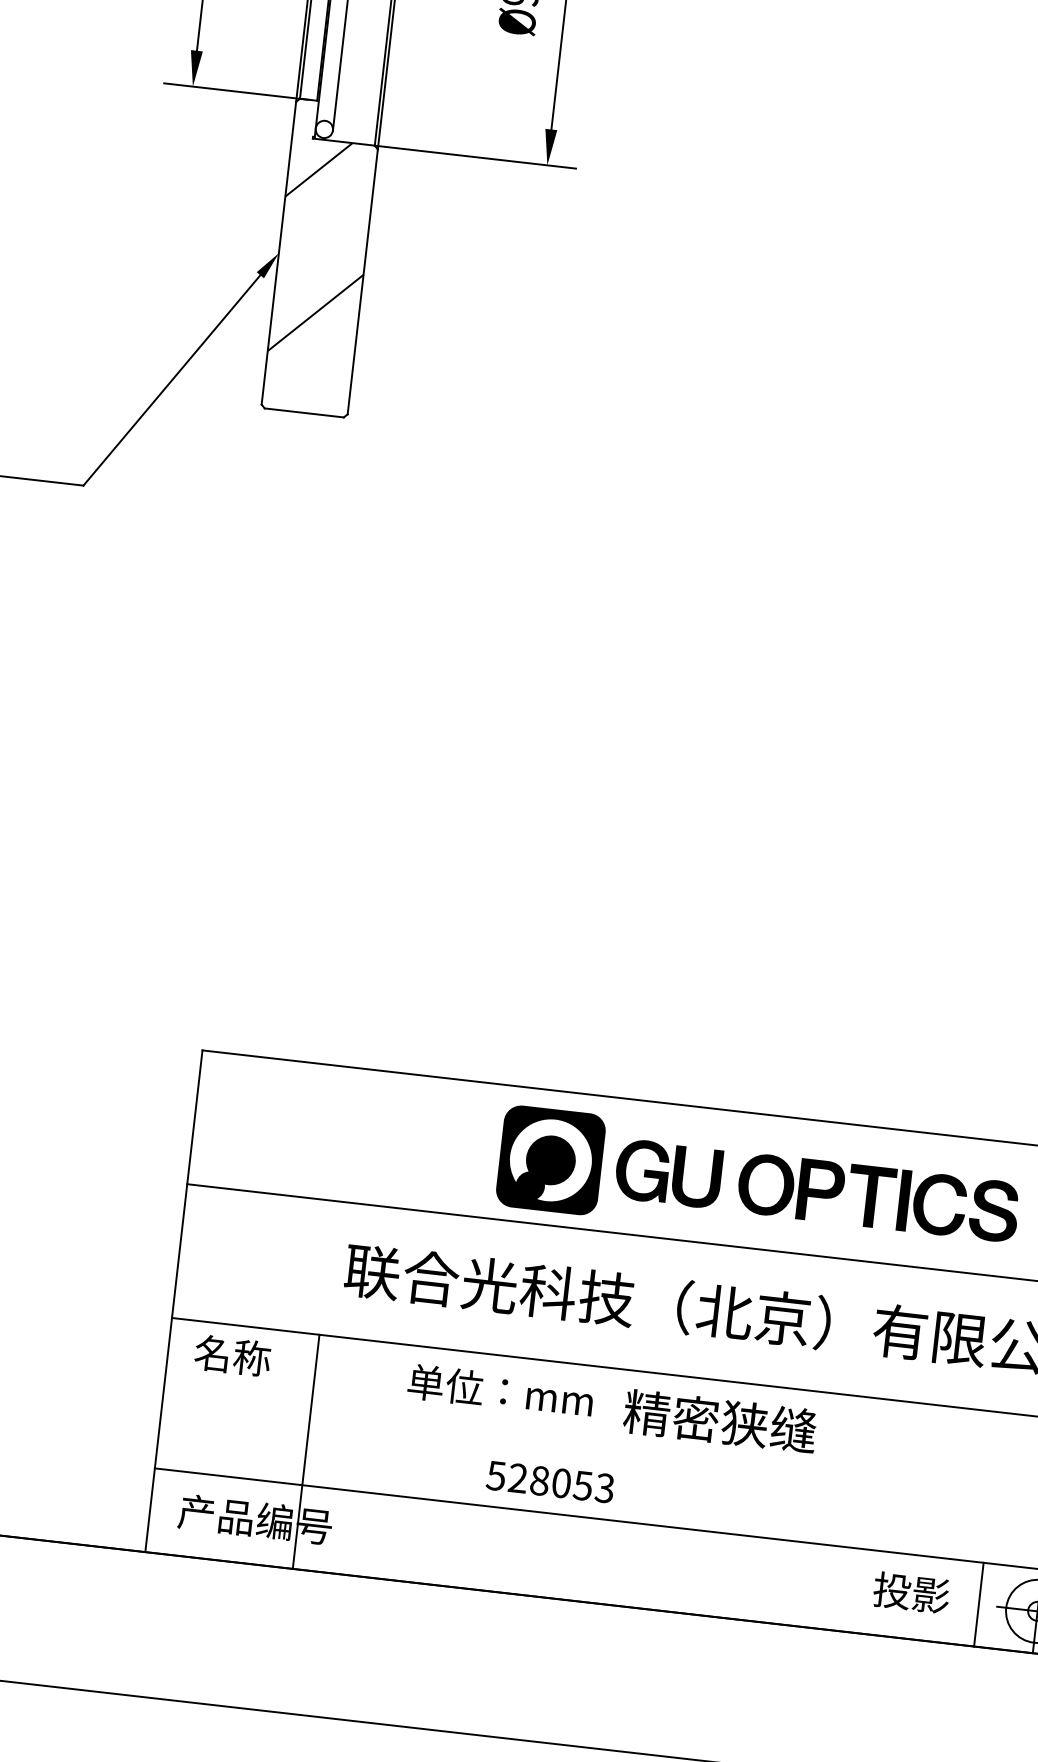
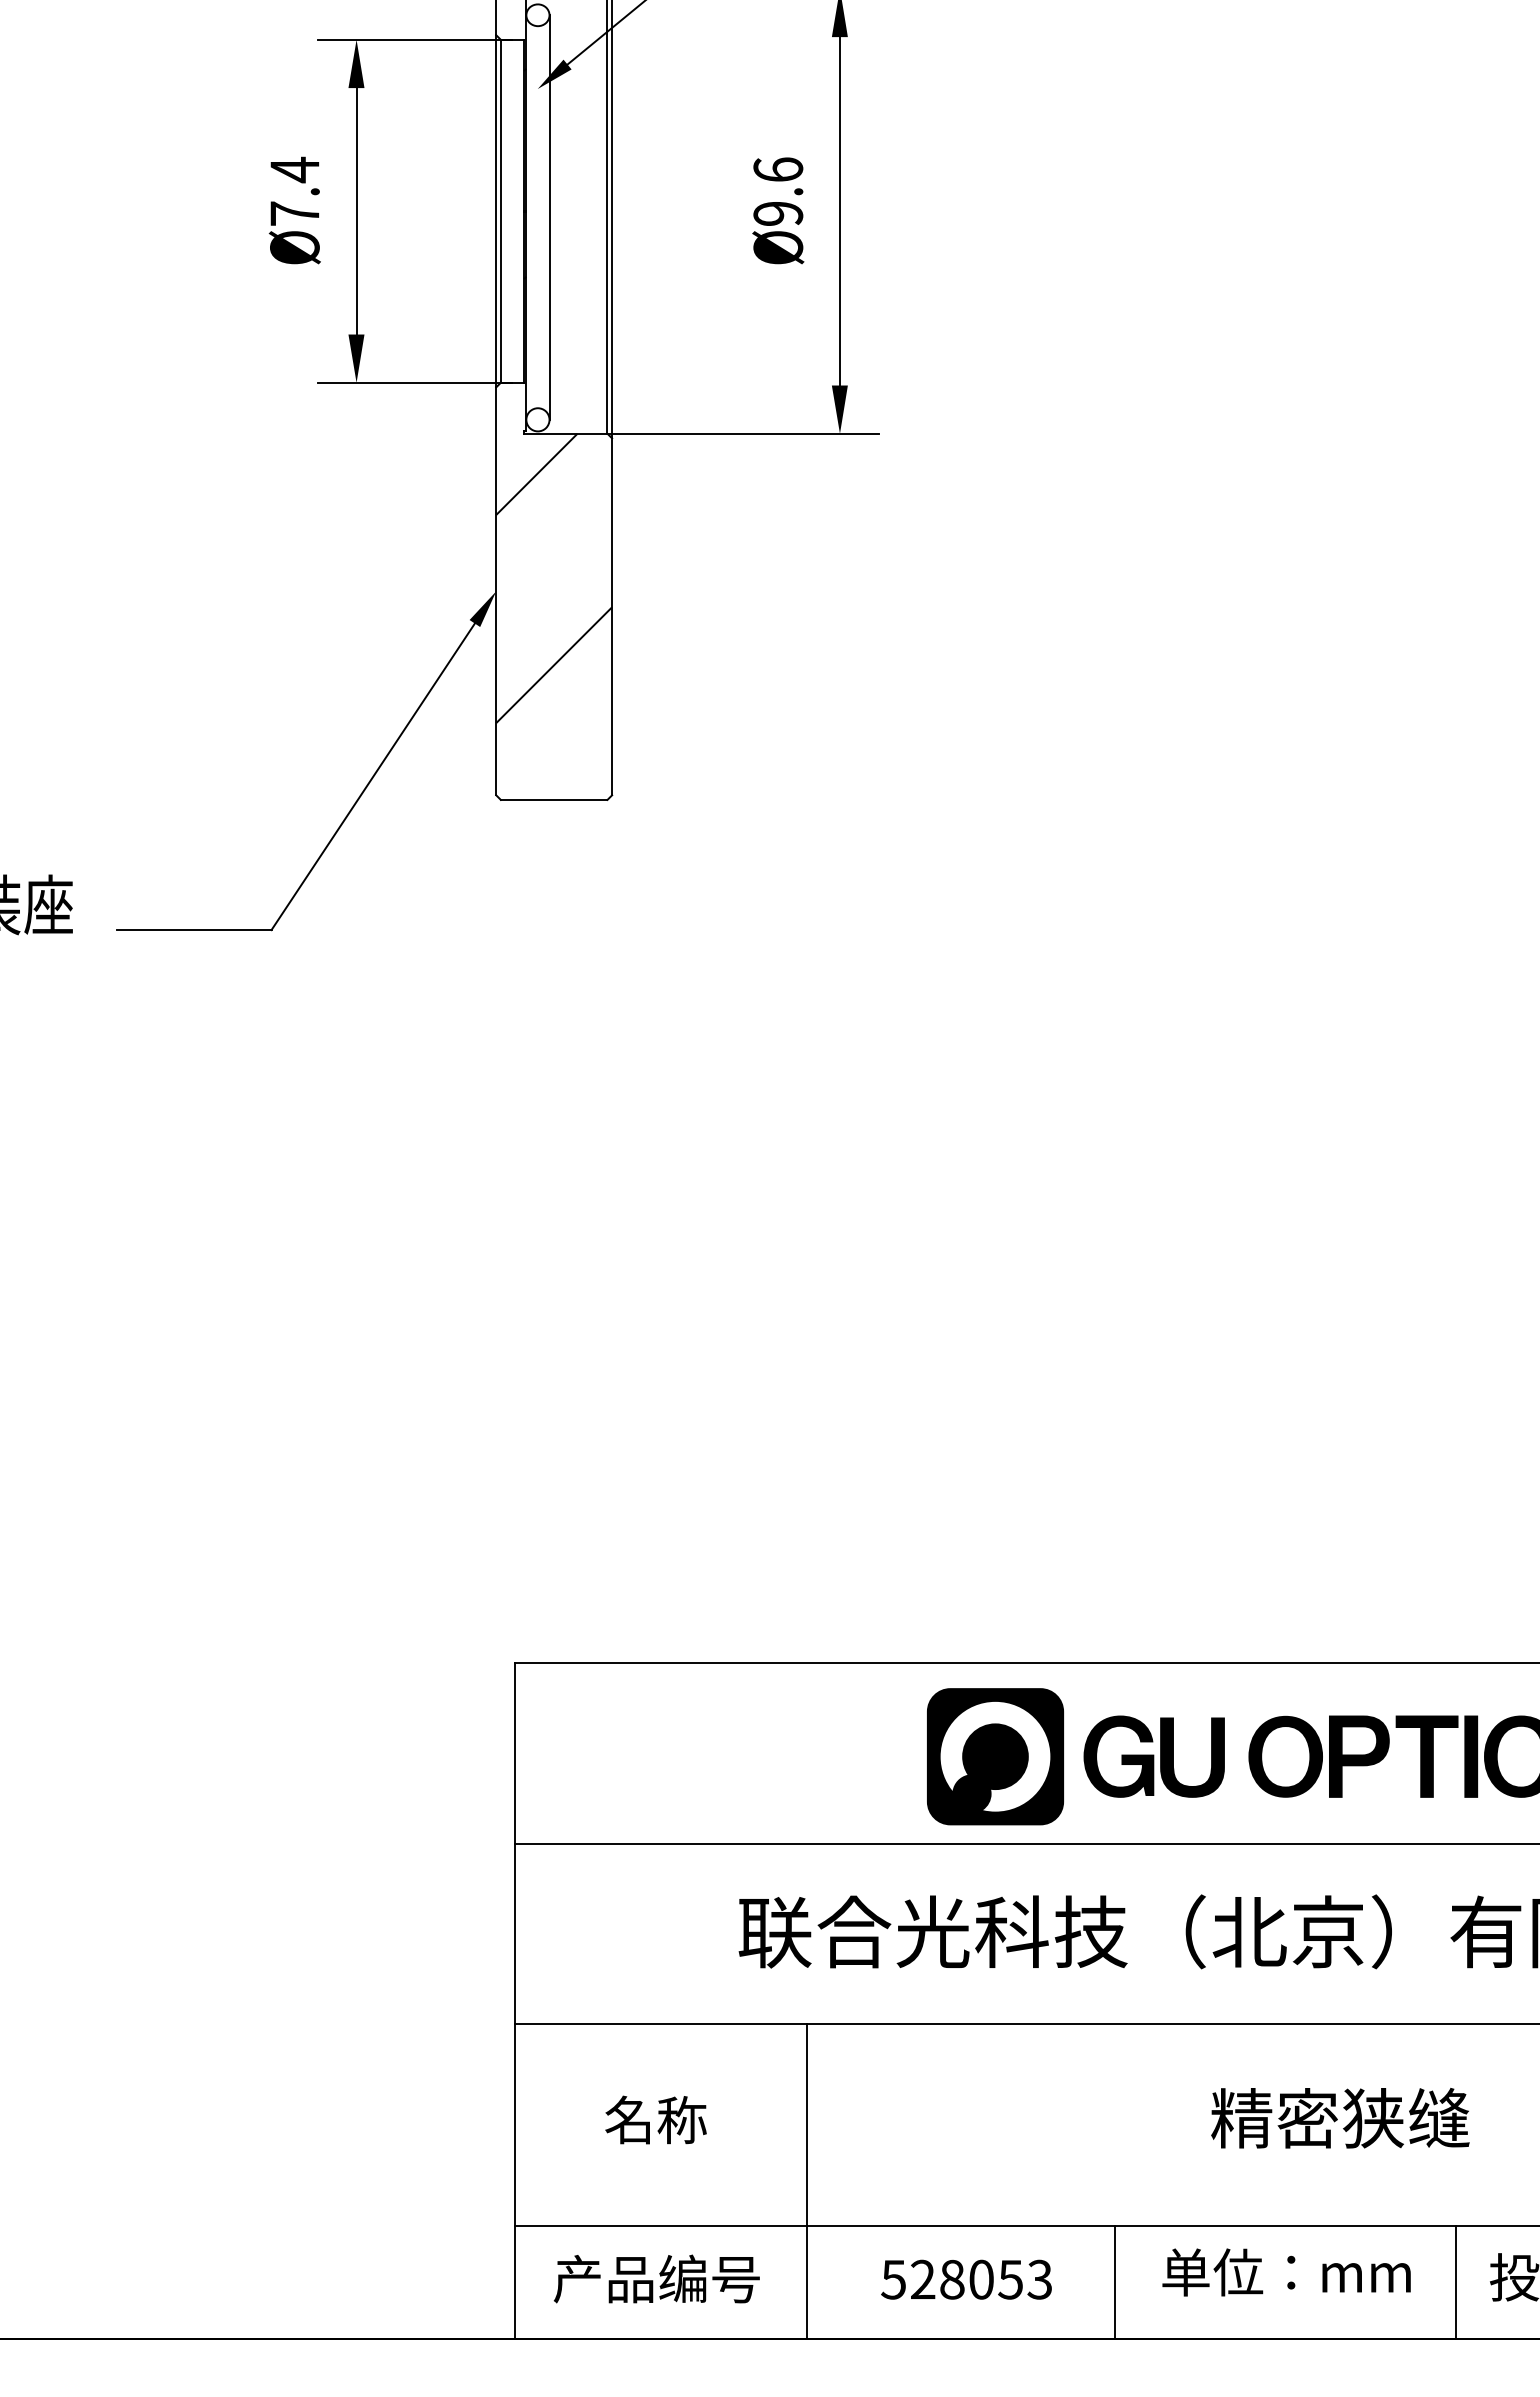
text: (232, 1355) -> (655, 2119), moved
text: (500, 1391) -> (1286, 2272), moved
text: (720, 1421) -> (1340, 2118), moved
line: (306, 1451) -> (807, 2181), moved
text: (550, 1481) -> (966, 2279), moved
line: (595, 1560) -> (1115, 2282), added
line: (847, 1589) -> (1455, 2282), added

